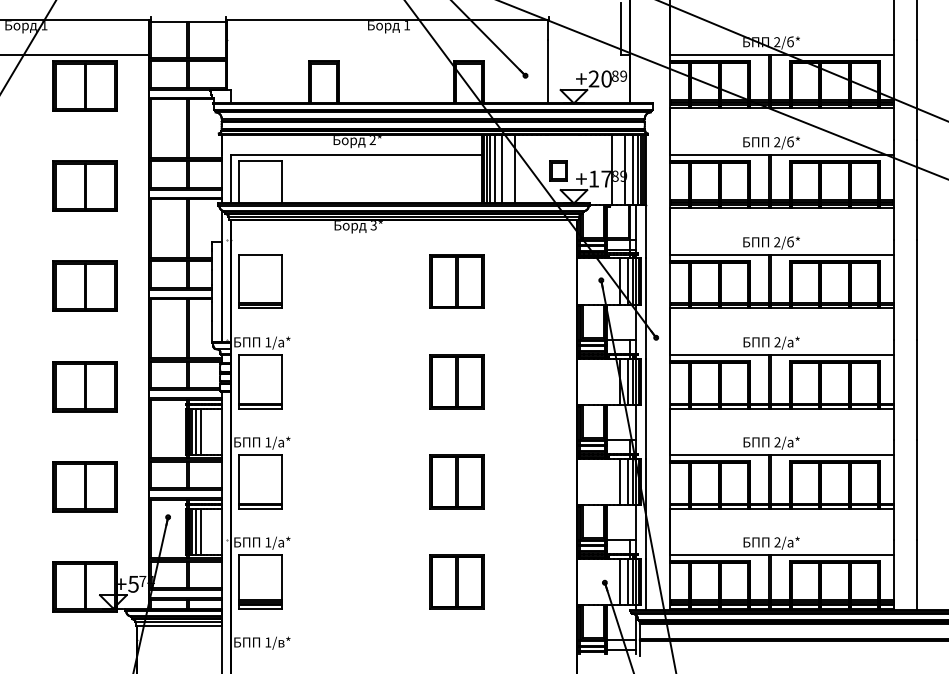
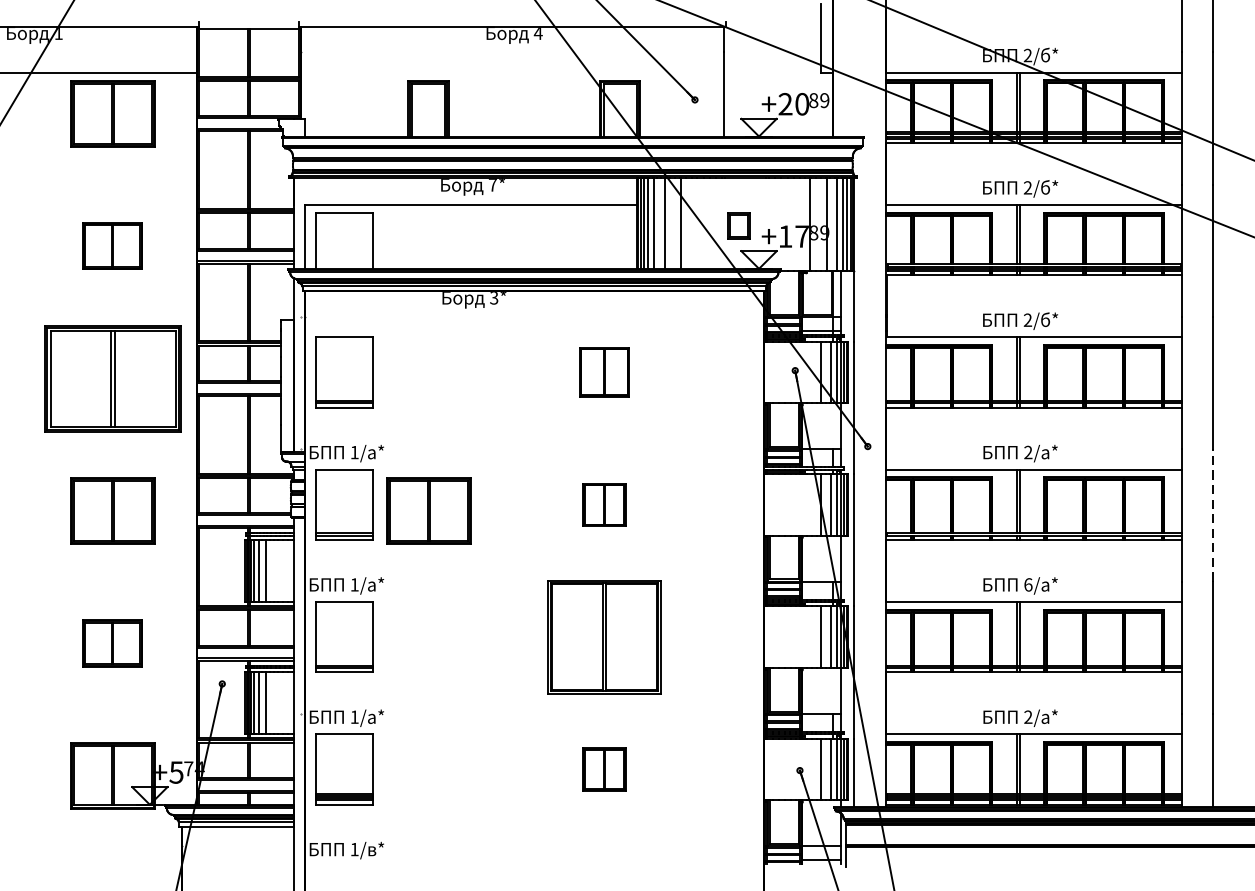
text: (406, 25) -> (537, 33), 1 -> 4
text: (372, 140) -> (492, 185), 2* -> 7*
part: (84, 185) -> (111, 245), size x0.7
part: (456, 281) -> (603, 372), size x0.7
part: (84, 285) -> (111, 377), size x1.6
part: (456, 381) -> (603, 504), size x0.6
part: (323, 386) -> (427, 510), added
line: (917, 389) -> (1213, 514), solid -> dashed
text: (777, 442) -> (1028, 585), 2/ -> 6/
part: (456, 481) -> (603, 636), size x1.6
part: (84, 486) -> (111, 643), size x0.7
part: (456, 581) -> (603, 768), size x0.6

